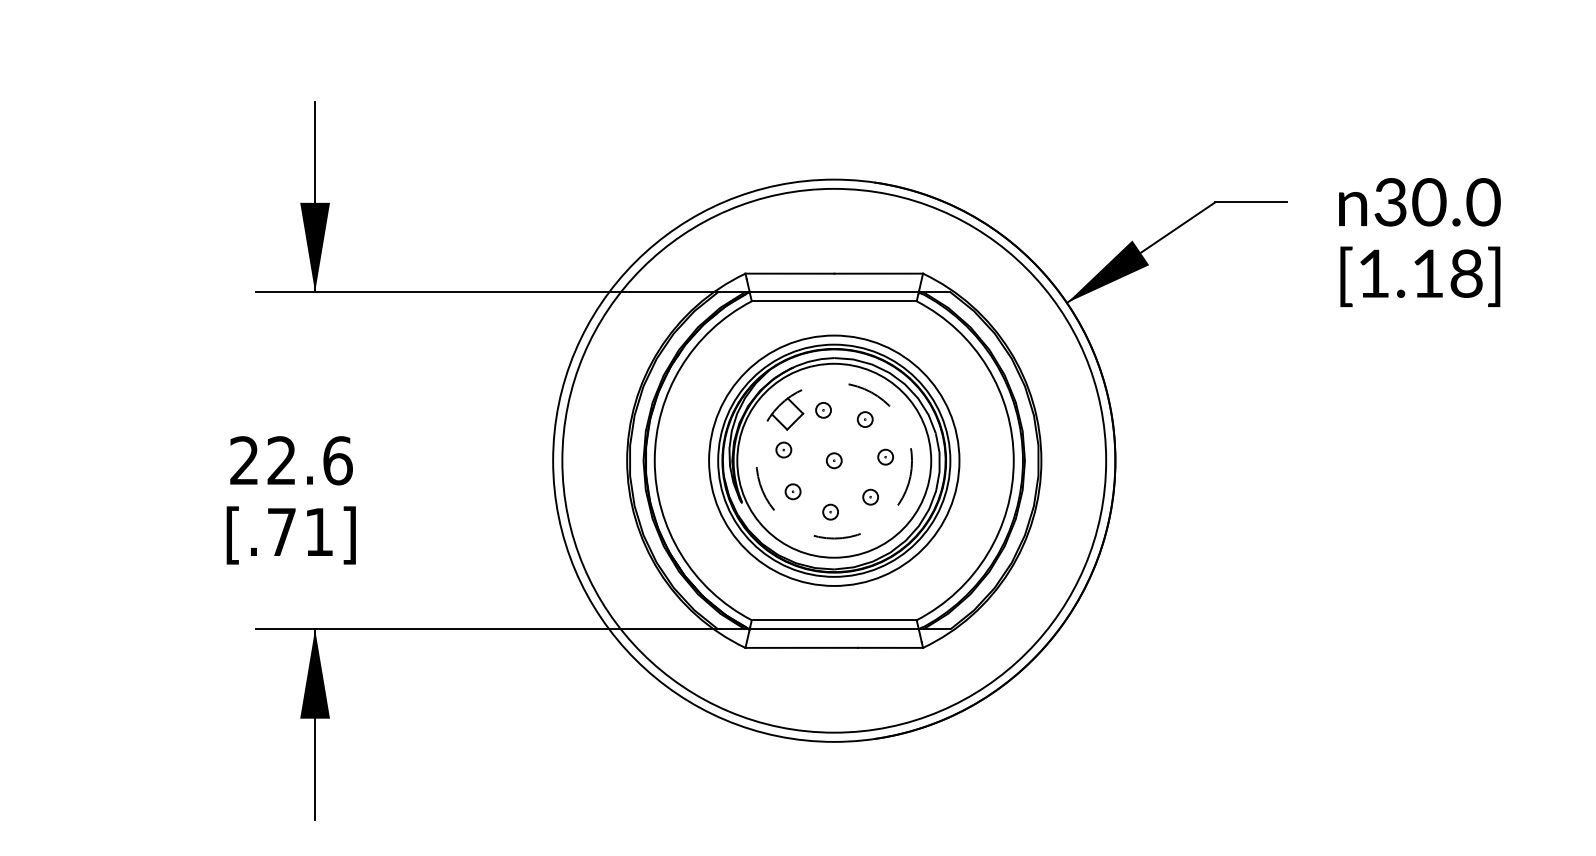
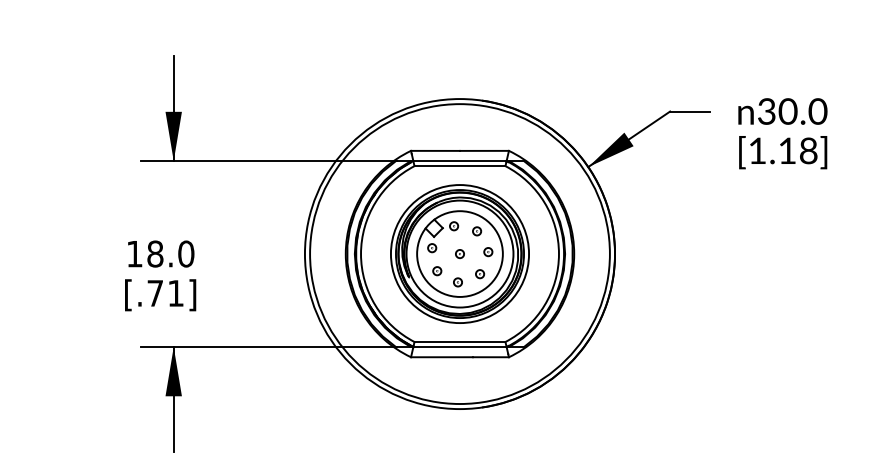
text: (291, 459) -> (160, 253), 22.6 -> 18.0
circle: (833, 459) -> (459, 253), dashed -> solid

